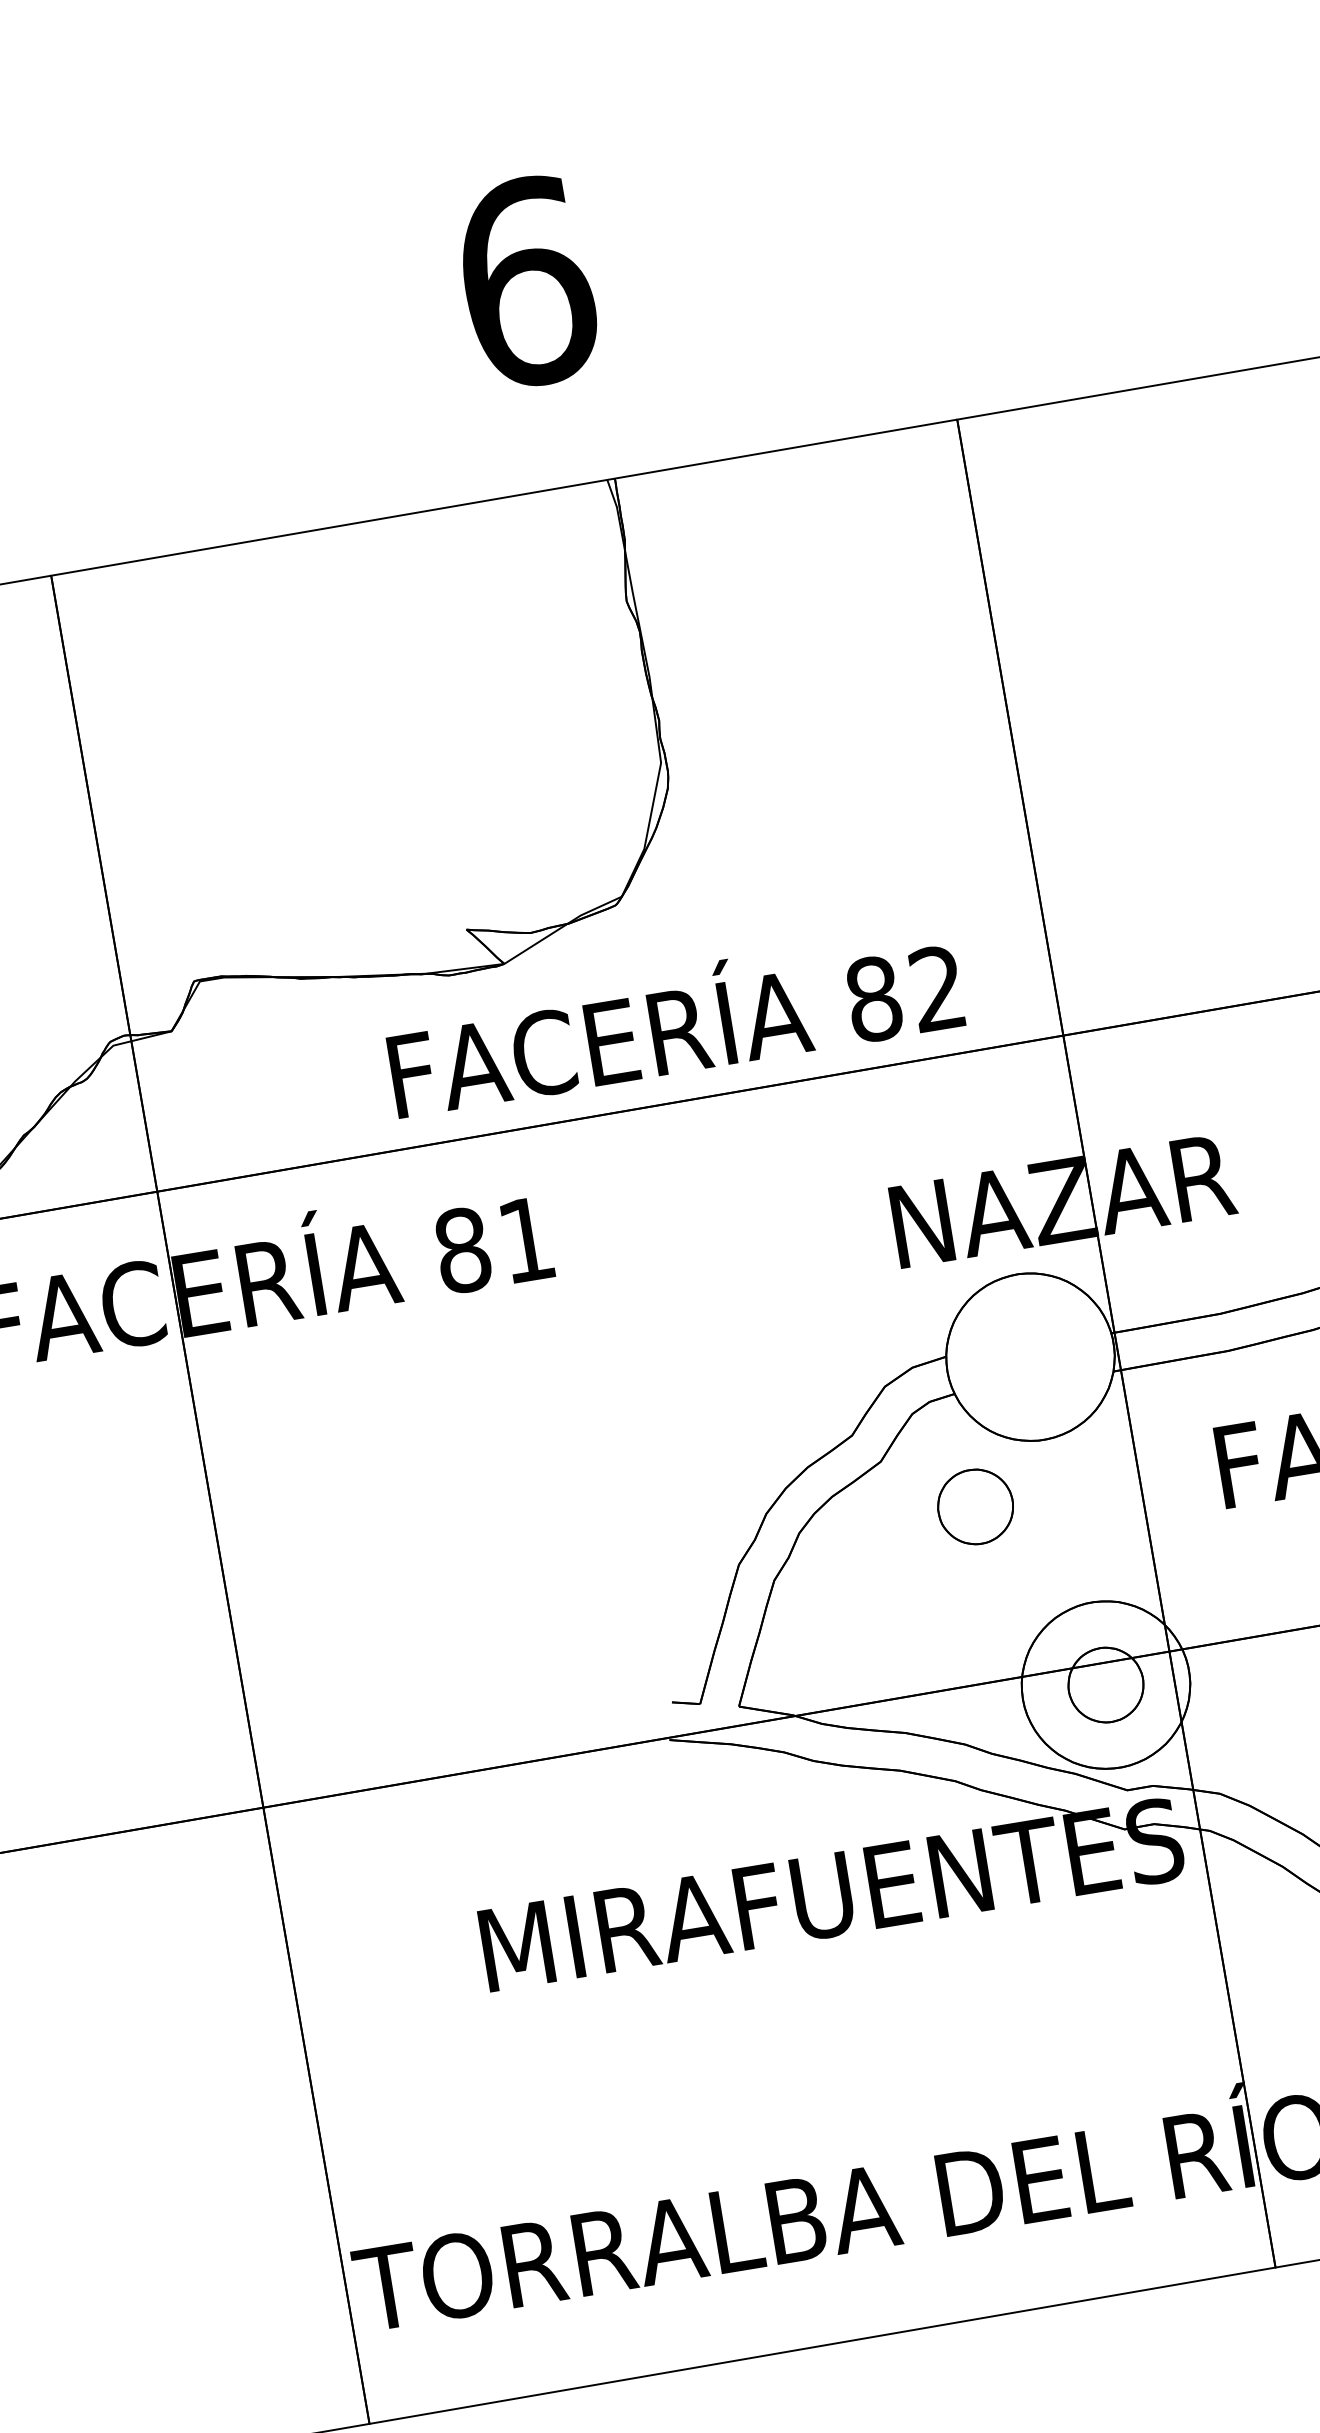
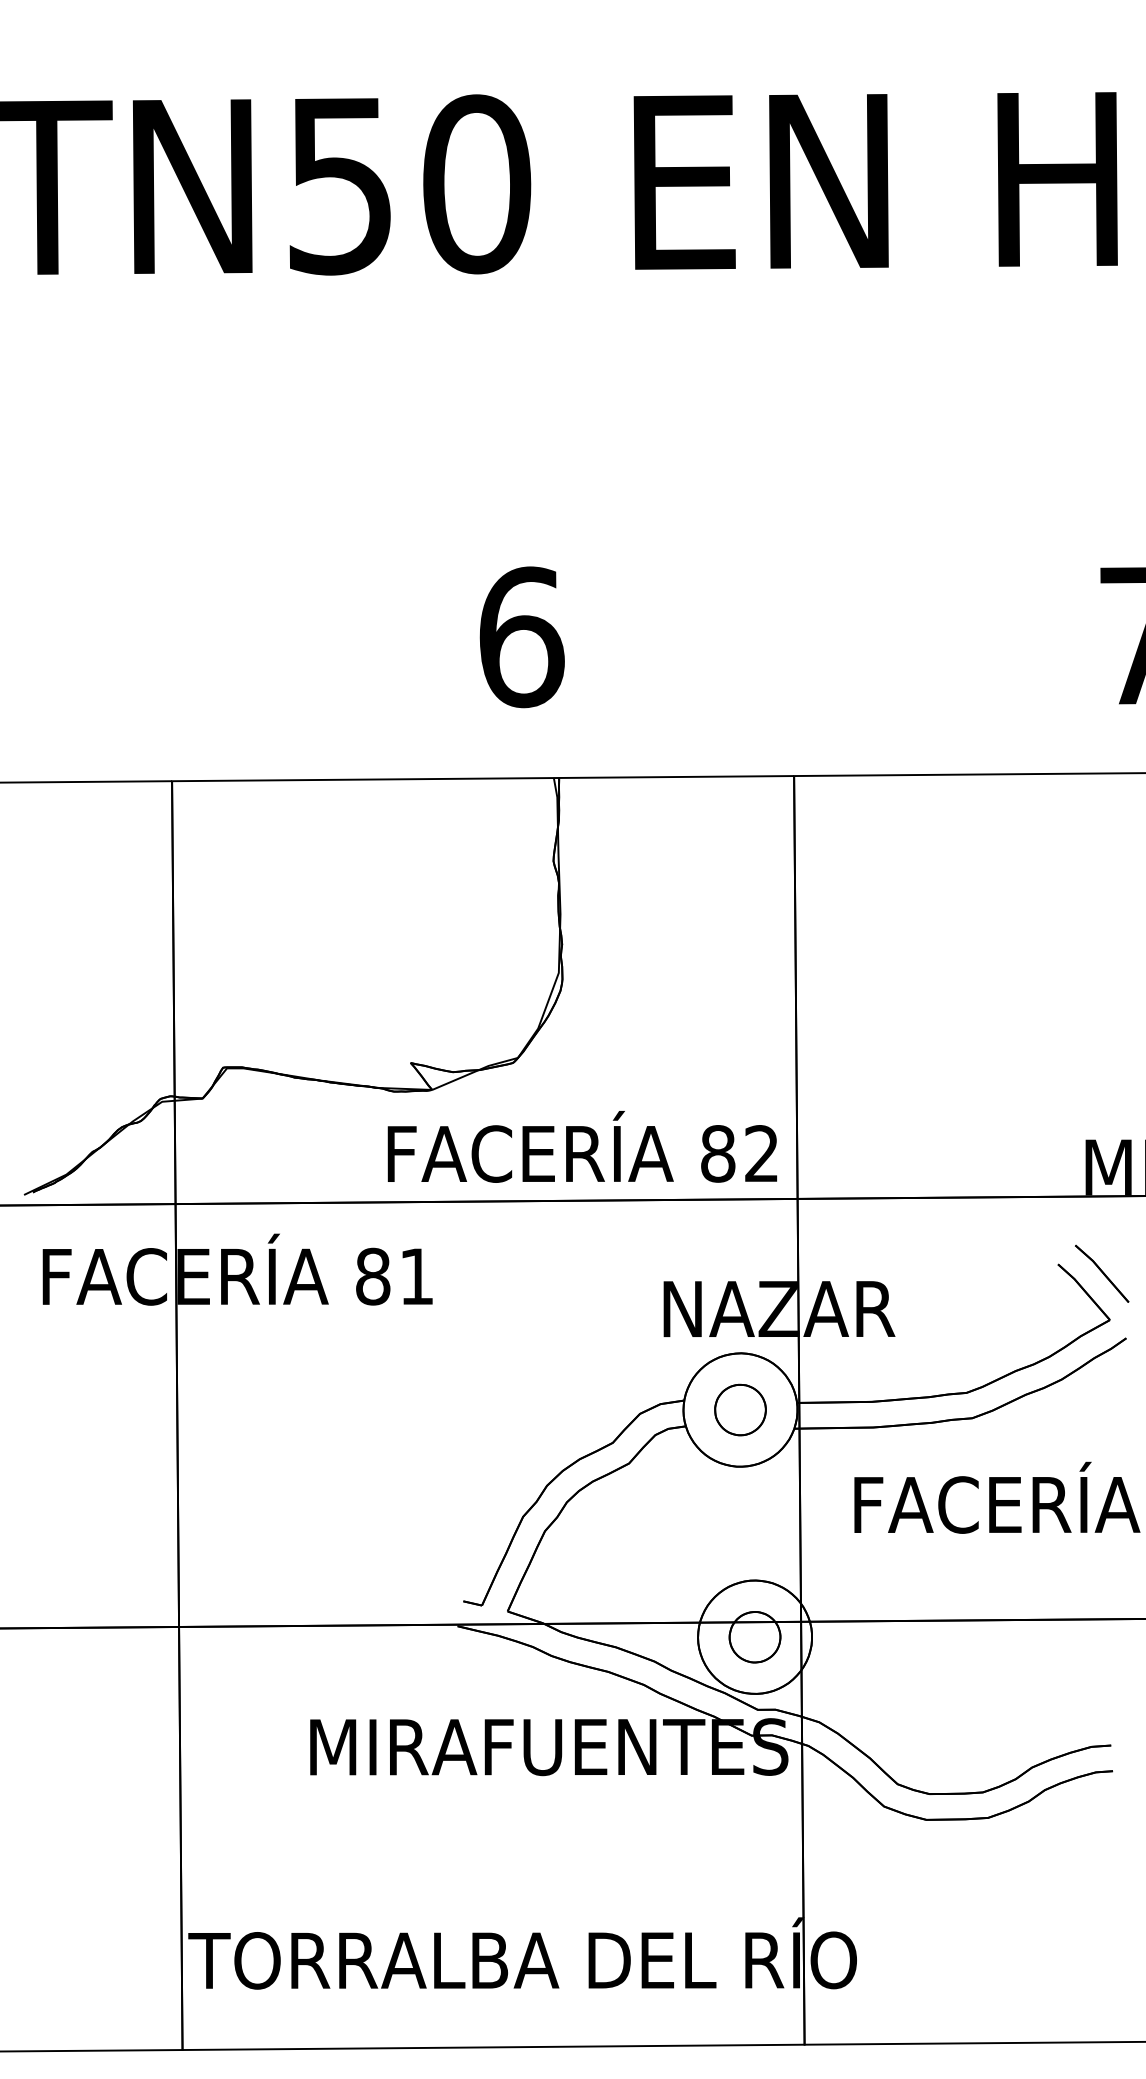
text: (672, 1021) -> (581, 1146), moved
part: (975, 1506) -> (740, 1409), moved

